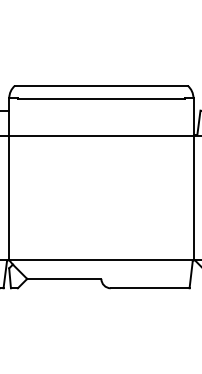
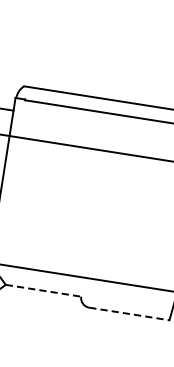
line: (64, 278) -> (43, 290), solid -> dashed
line: (150, 288) -> (129, 314), solid -> dashed

